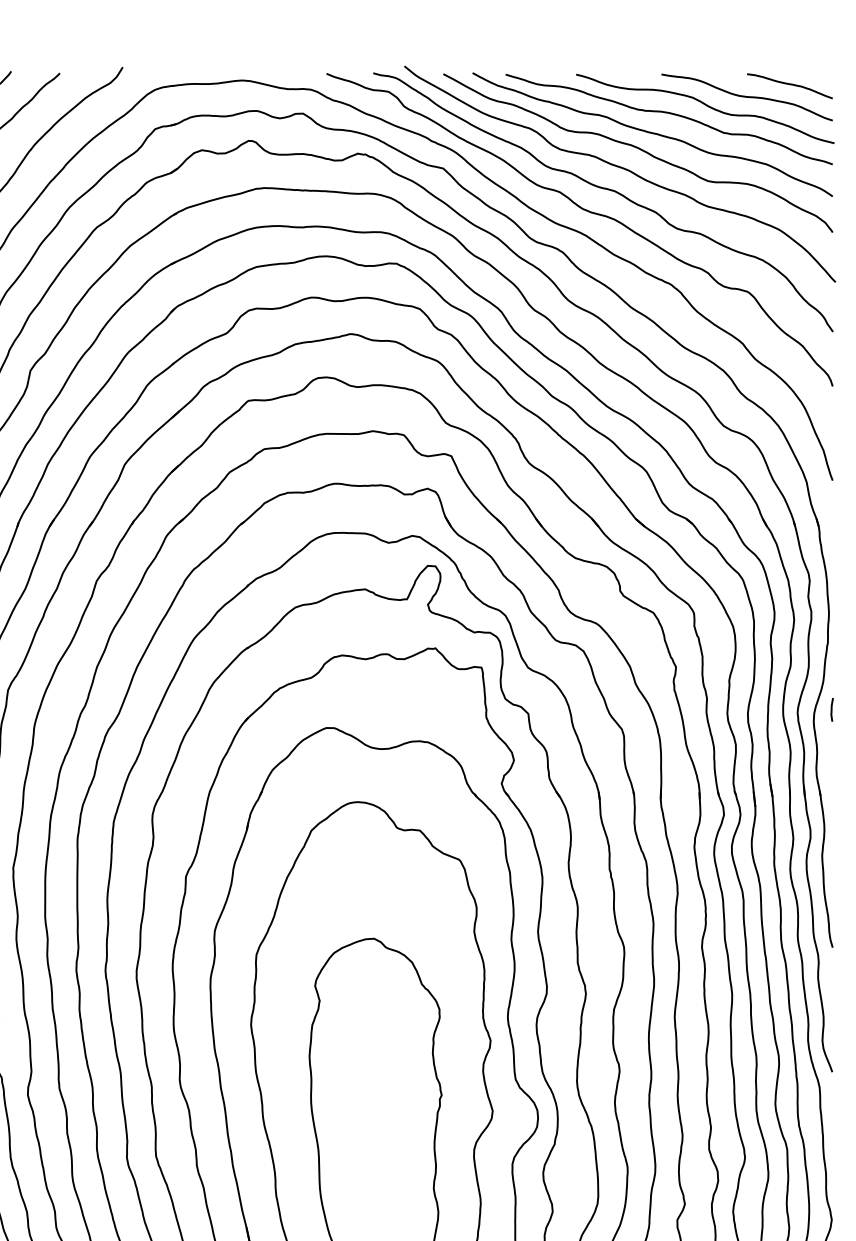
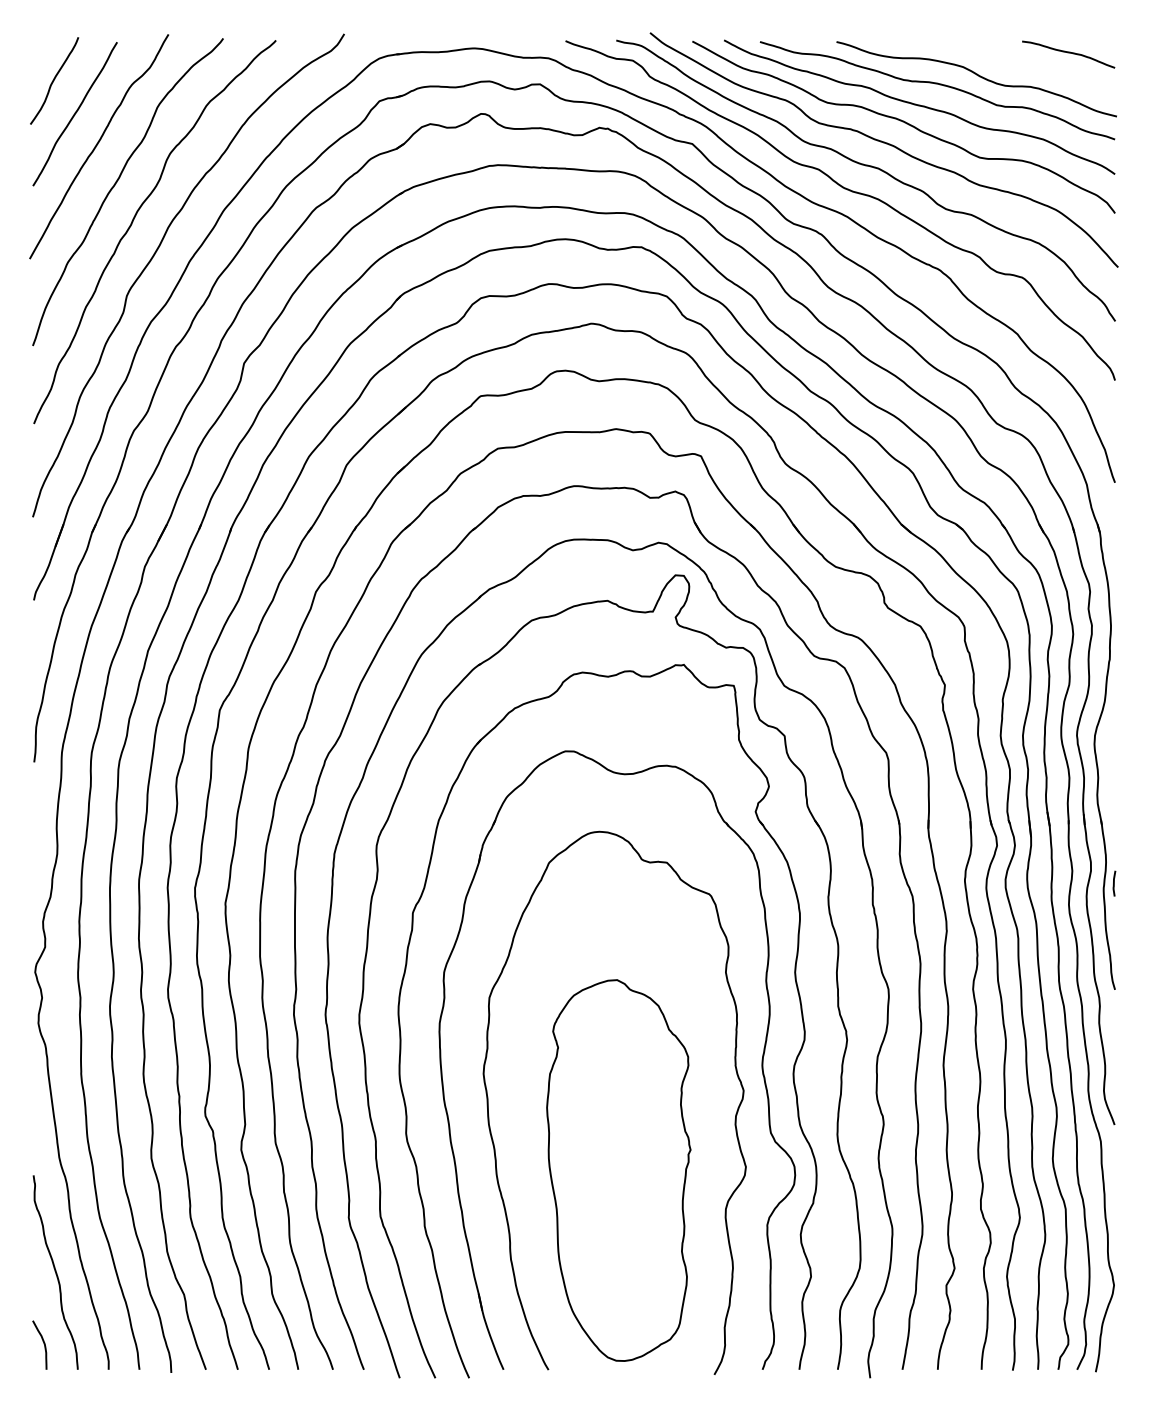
curve: (747, 97) -> (1022, 66), removed
curve: (832, 709) -> (1114, 883), moved

